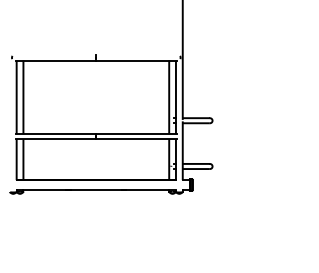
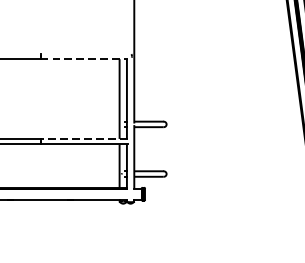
line: (137, 60) -> (85, 59), solid -> dashed
line: (135, 134) -> (83, 139), solid -> dashed

